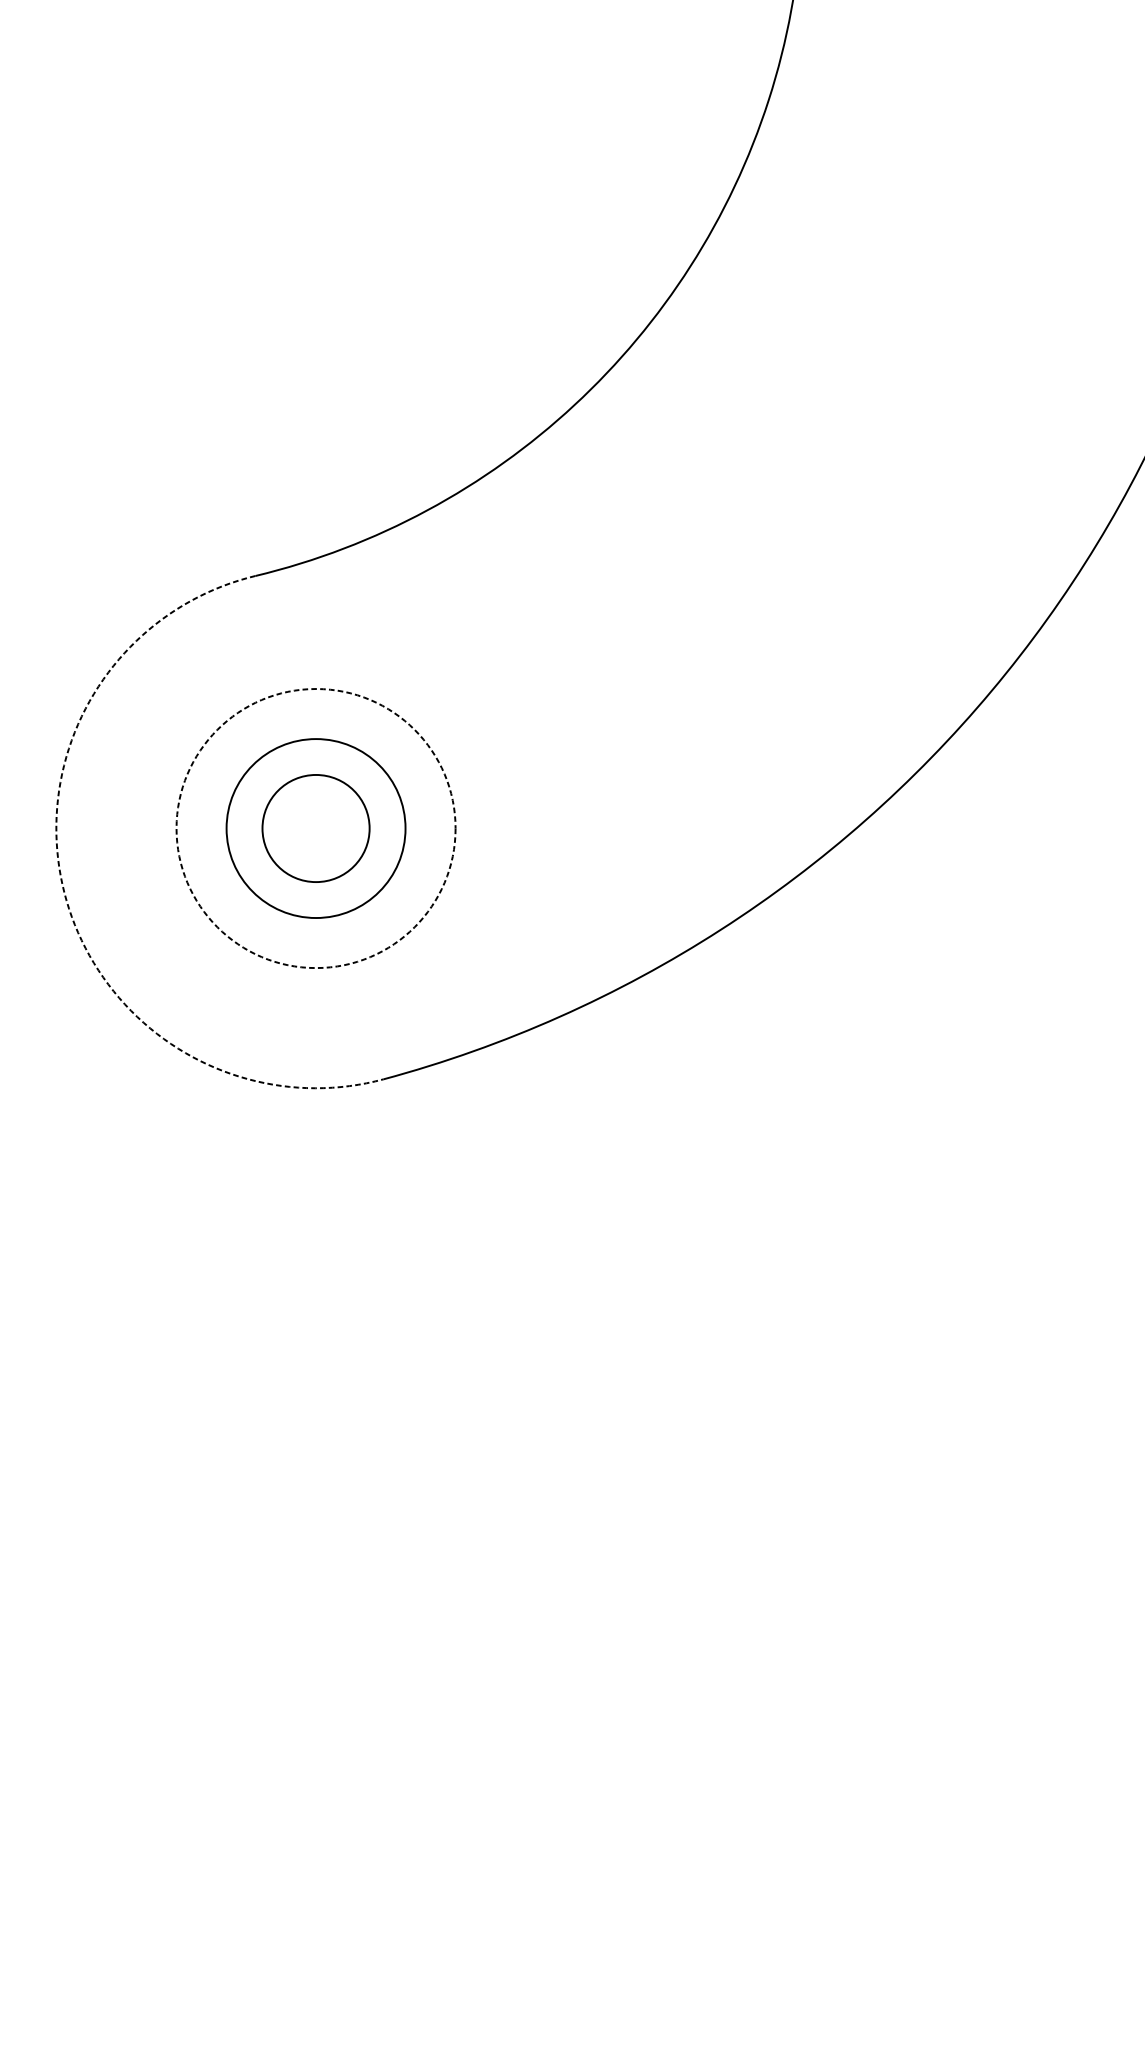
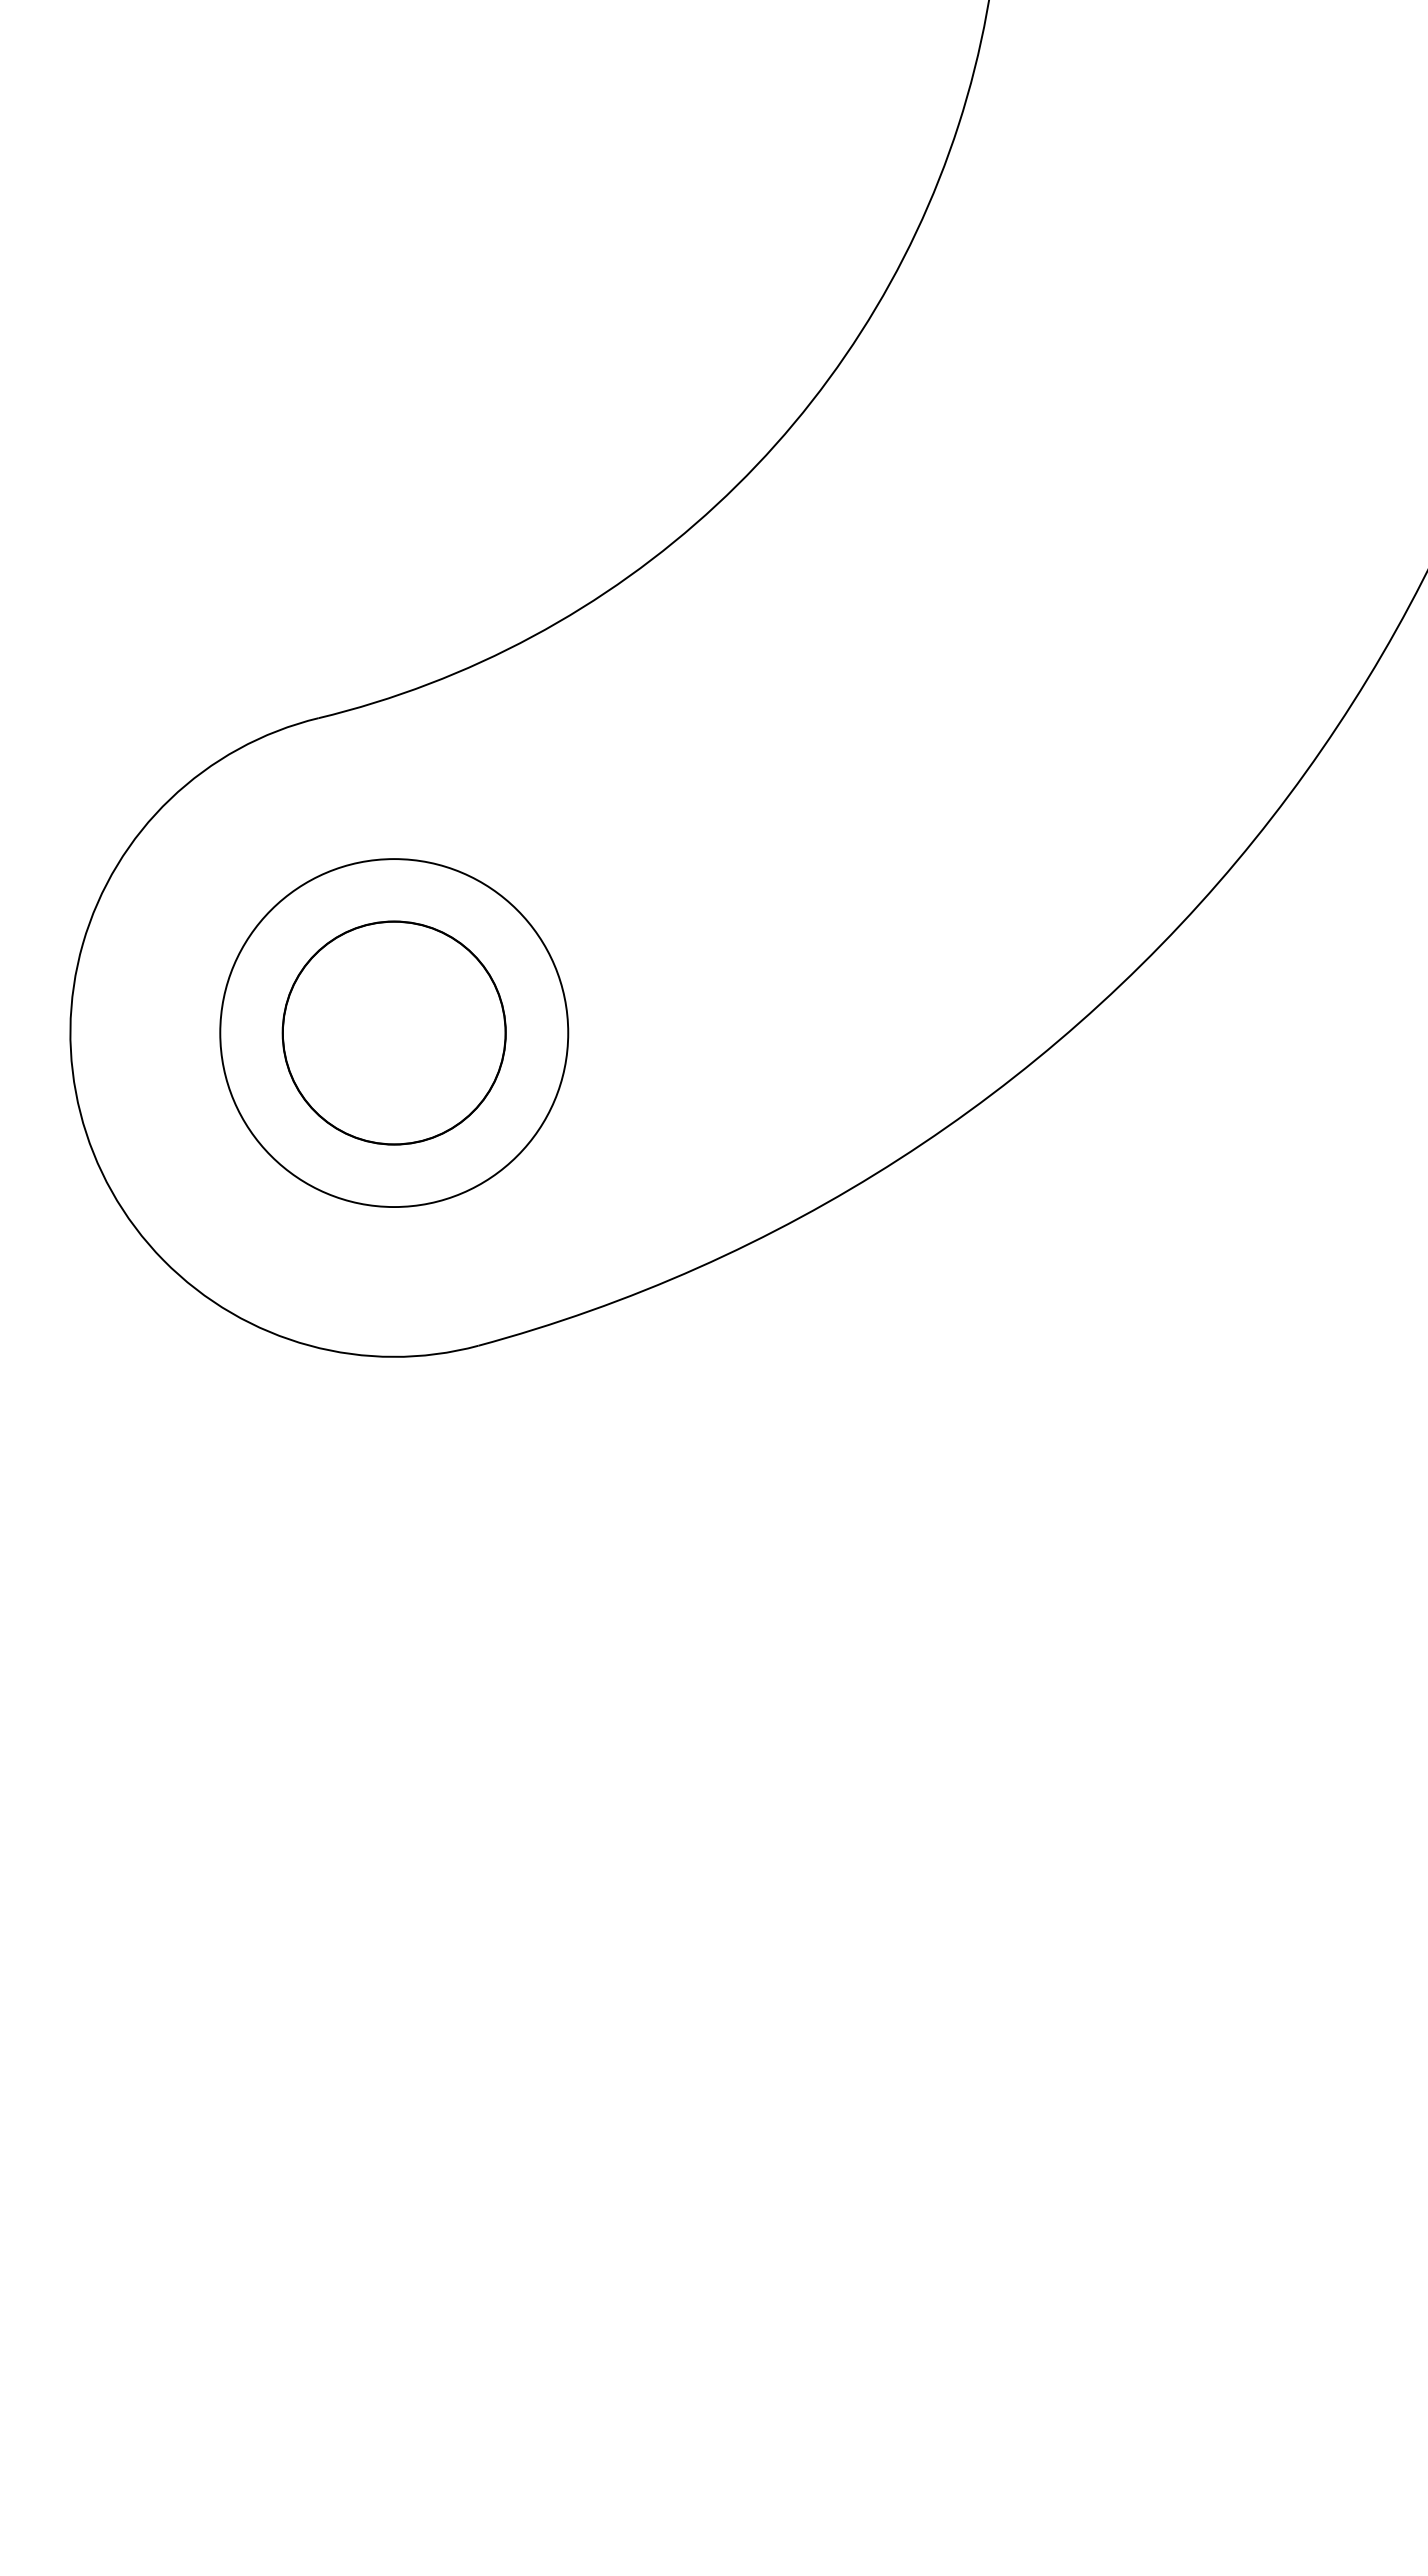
circle: (315, 828) -> (393, 1032), size x1.67
circle: (316, 828) -> (394, 1033), dashed -> solid
arc: (64, 893) -> (80, 1113), dashed -> solid

